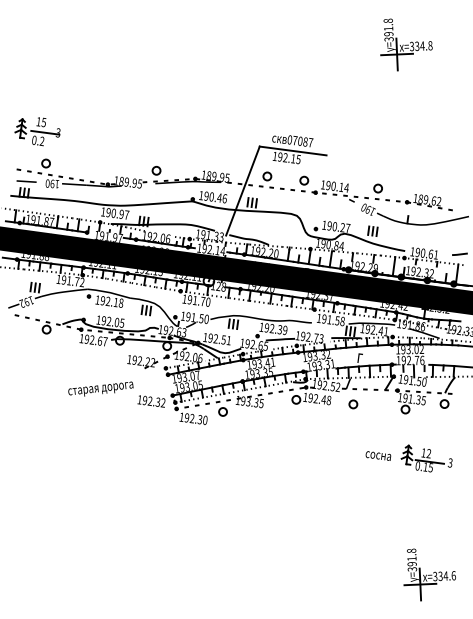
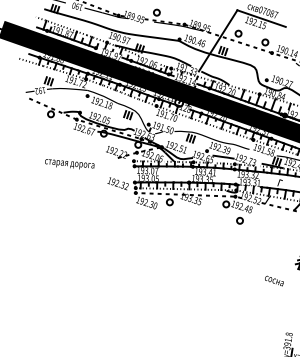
text: (100, 388) -> (69, 163), moved
circle: (353, 404) -> (240, 220), moved
text: (378, 455) -> (274, 280), moved

